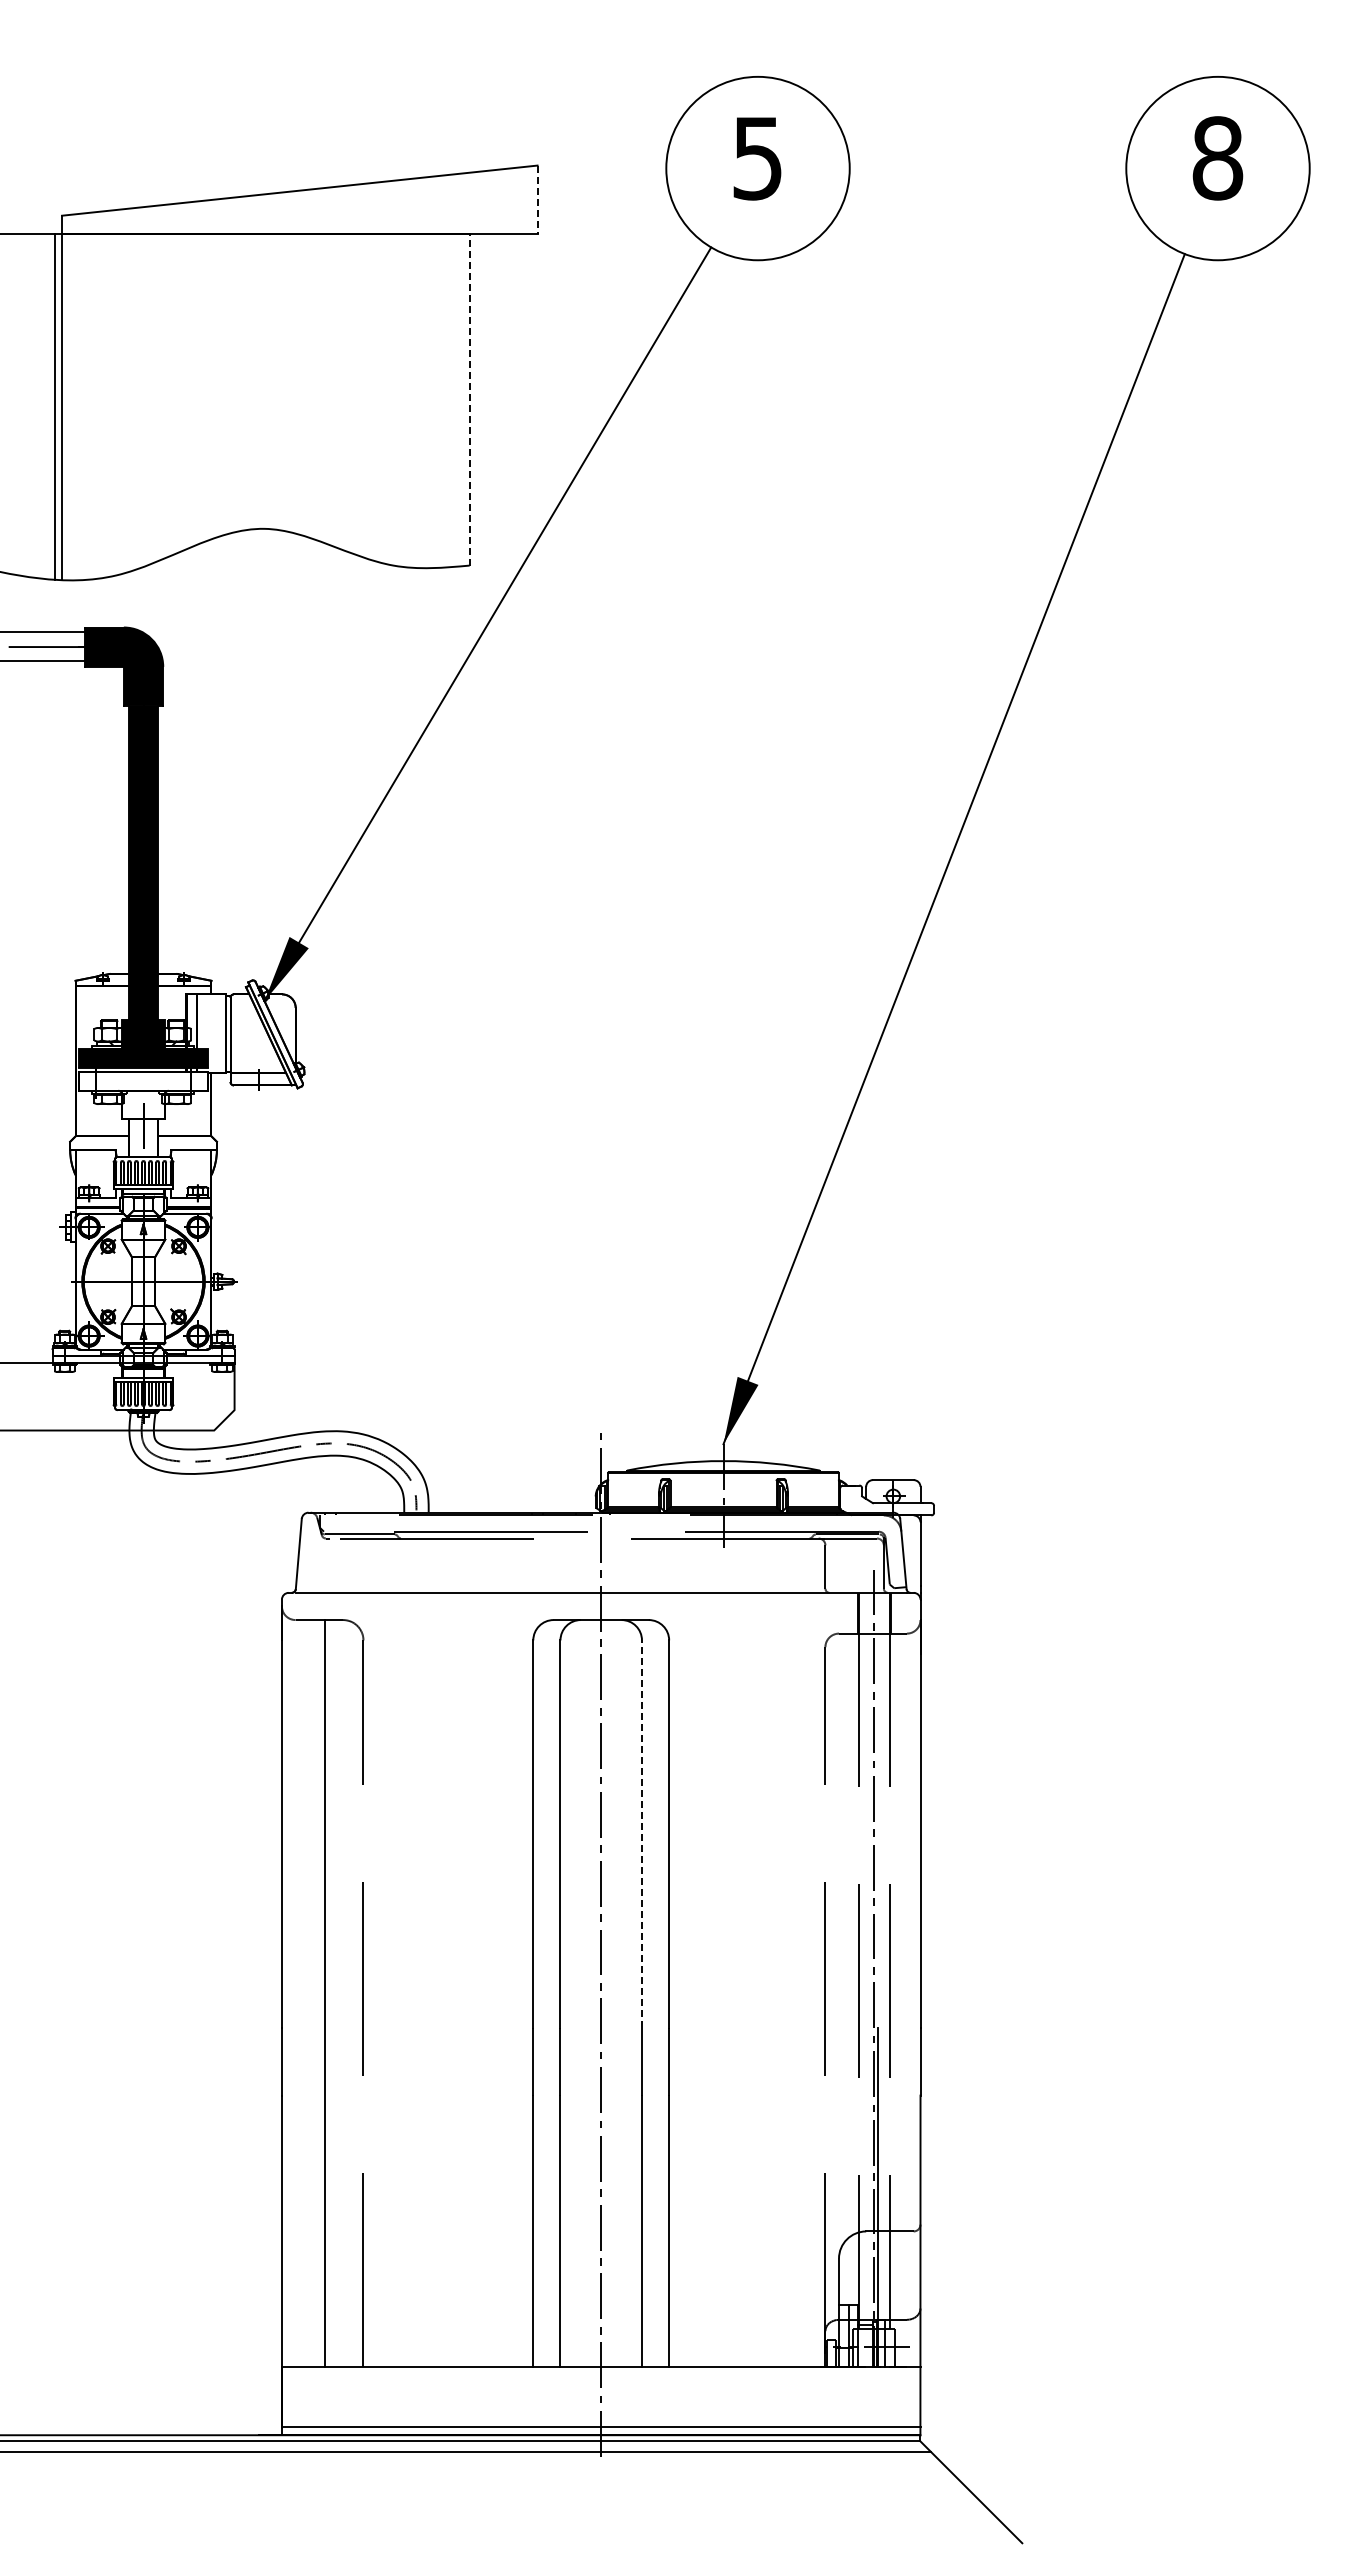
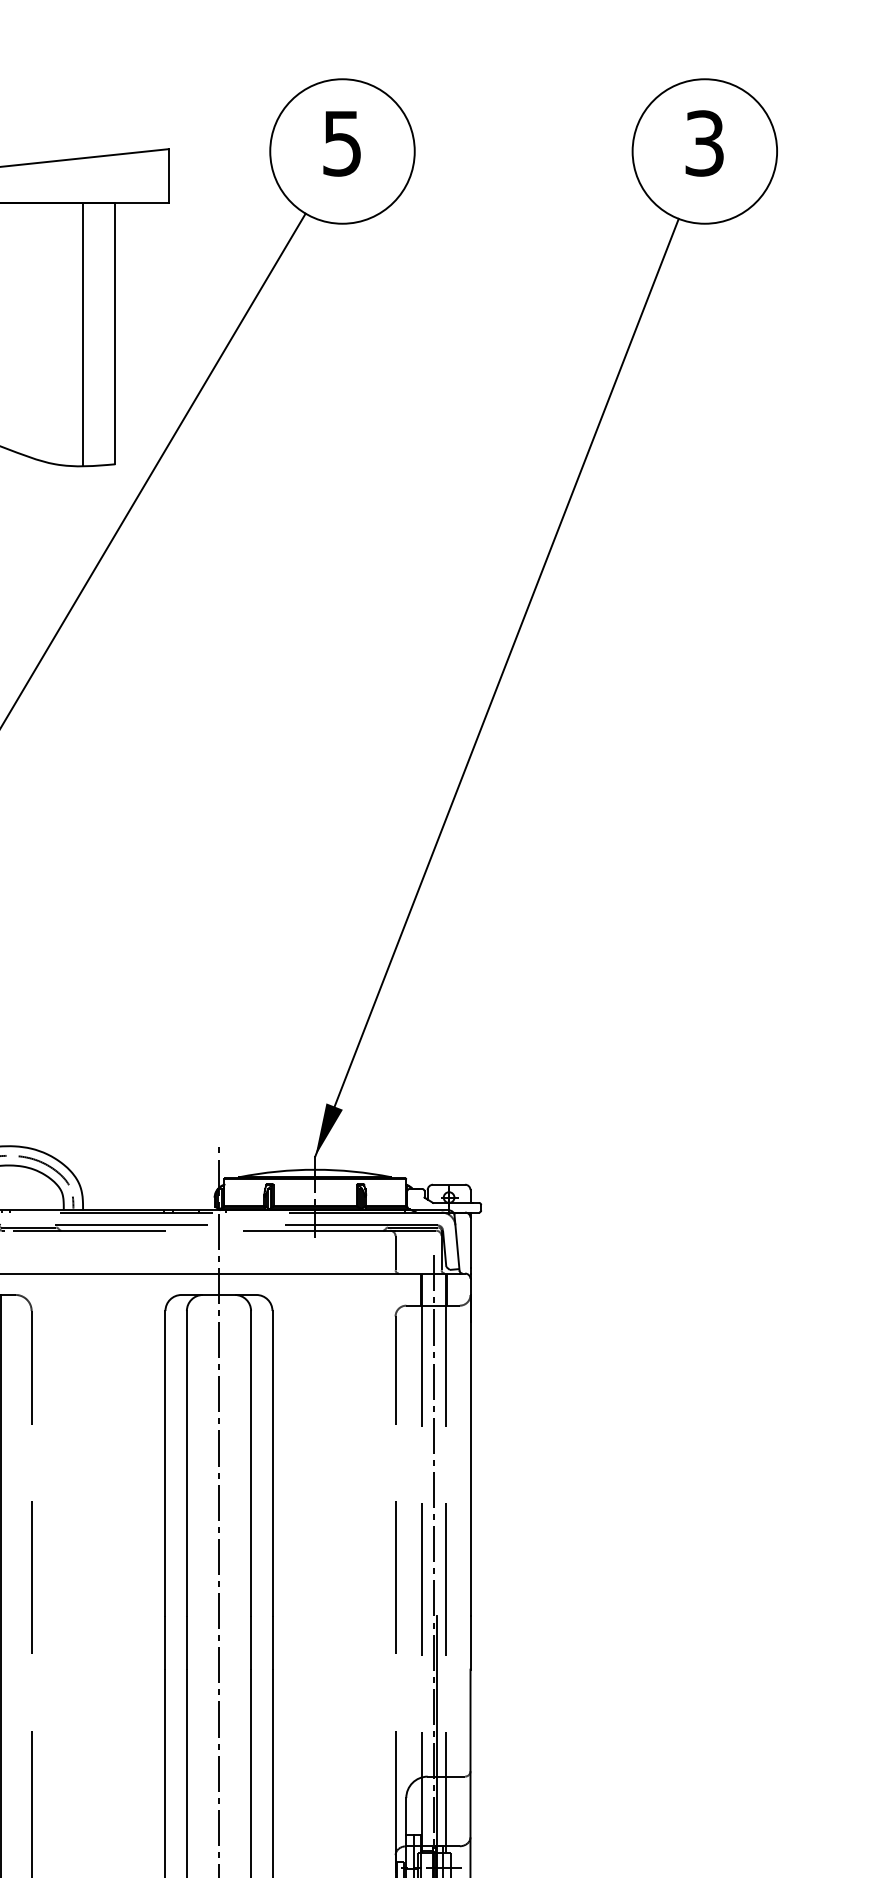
text: (1217, 158) -> (704, 143), 8 -> 3
line: (537, 199) -> (168, 175), dashed -> solid
line: (469, 399) -> (115, 333), dashed -> solid
line: (428, 400) -> (82, 334), added
line: (641, 1834) -> (250, 1463), dashed -> solid

